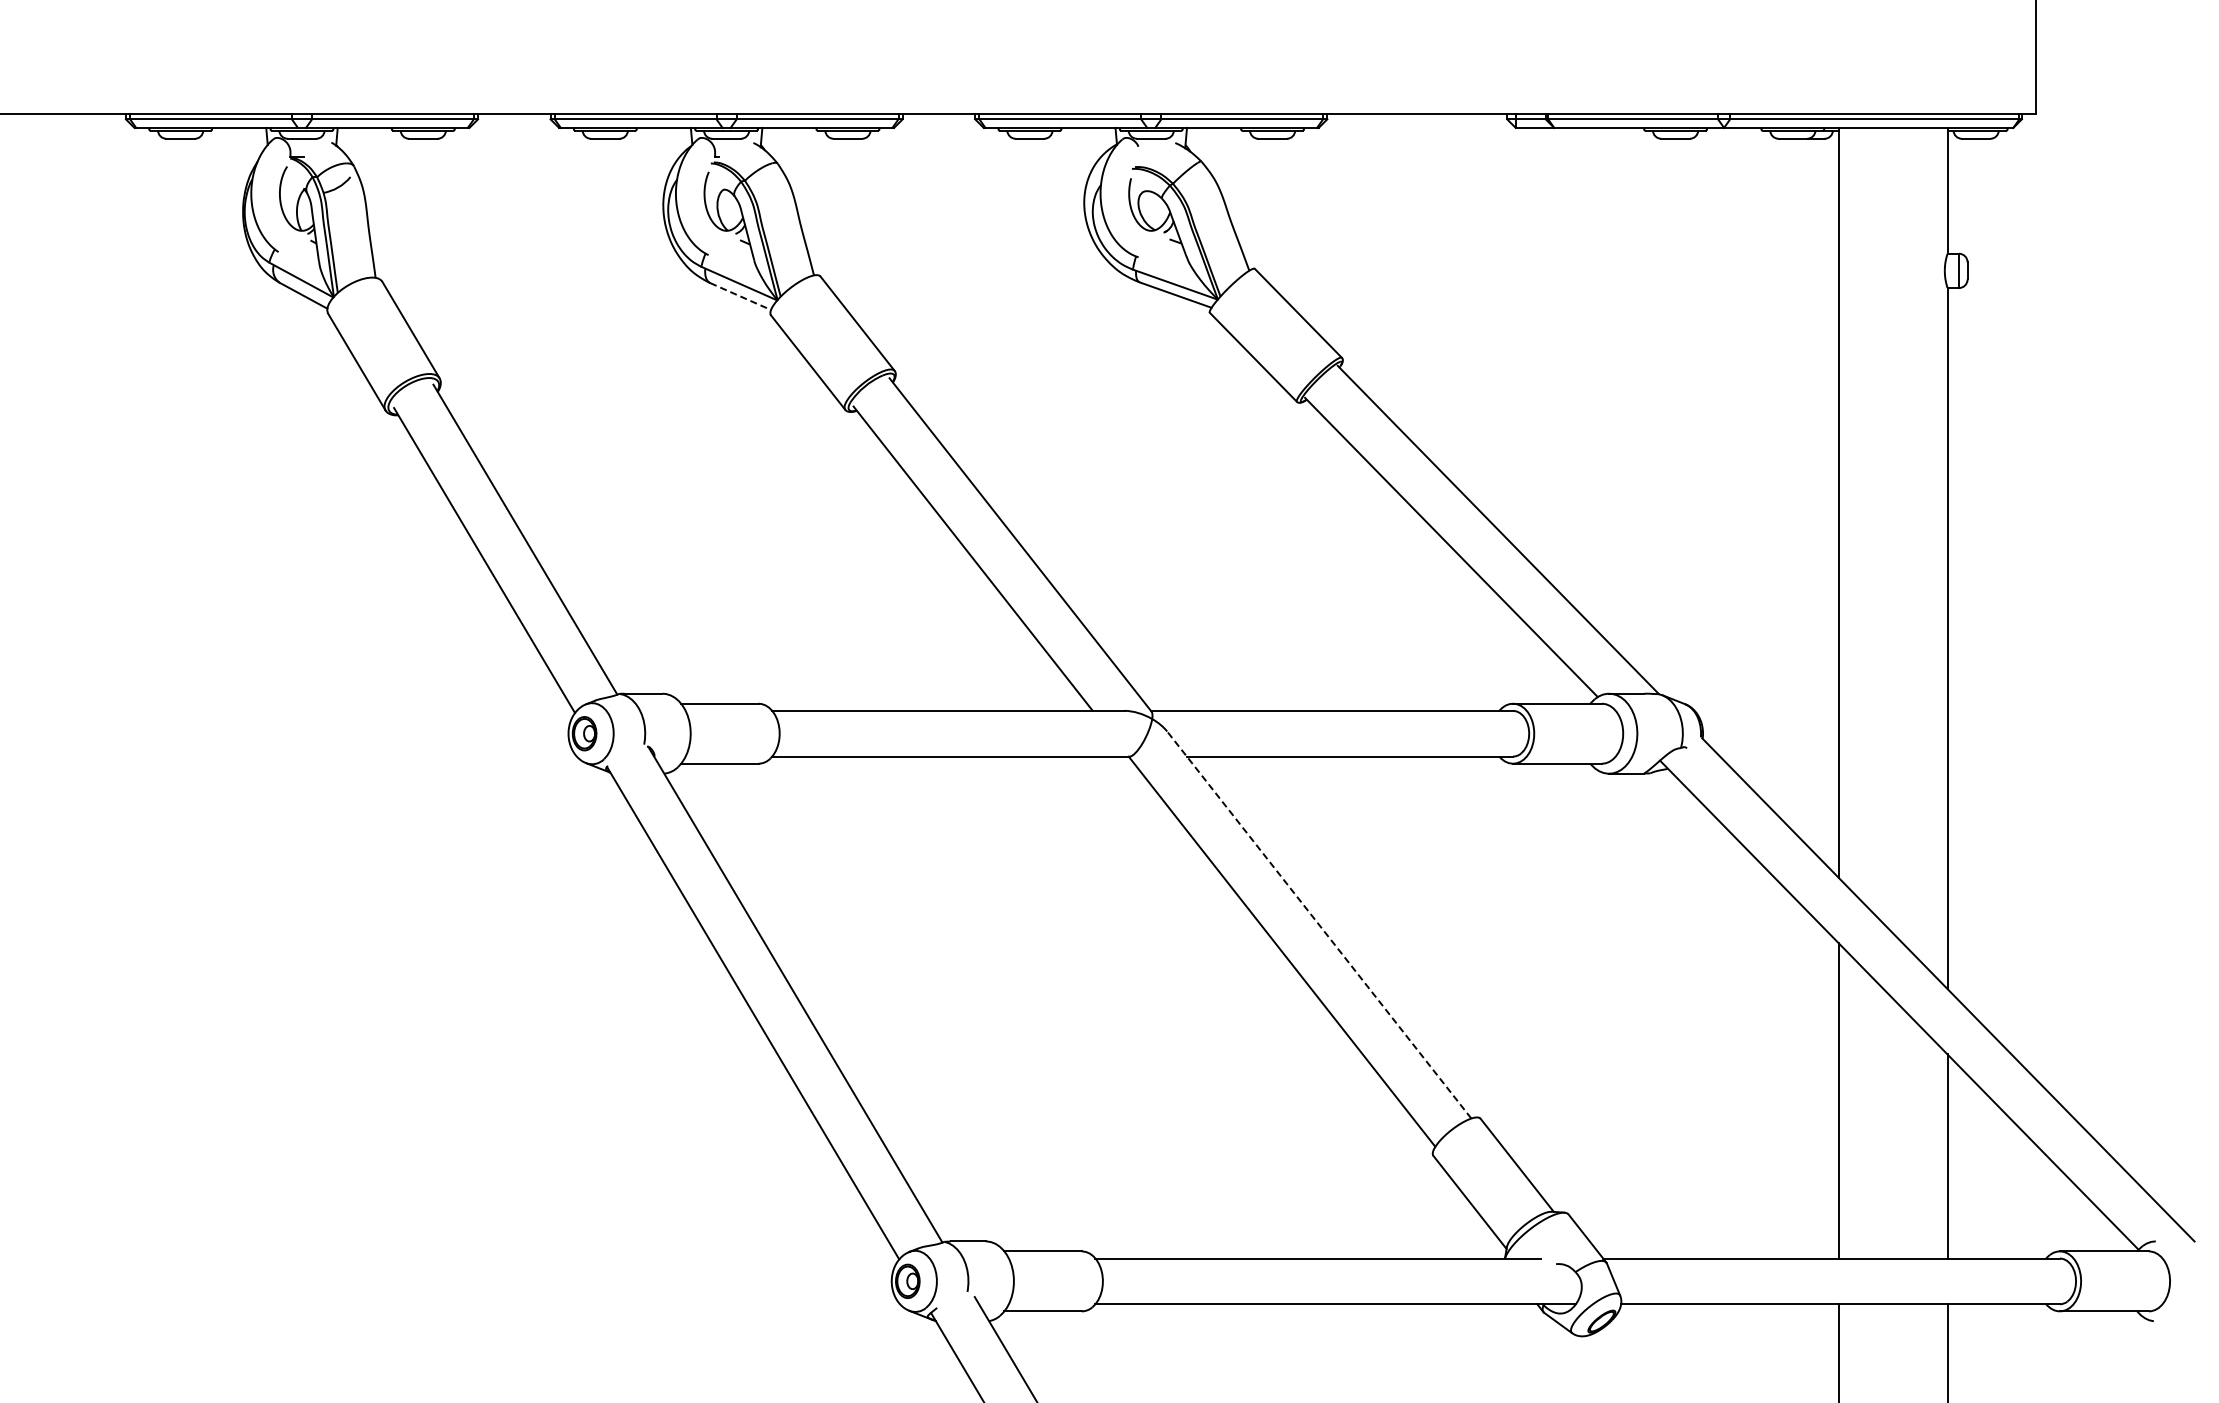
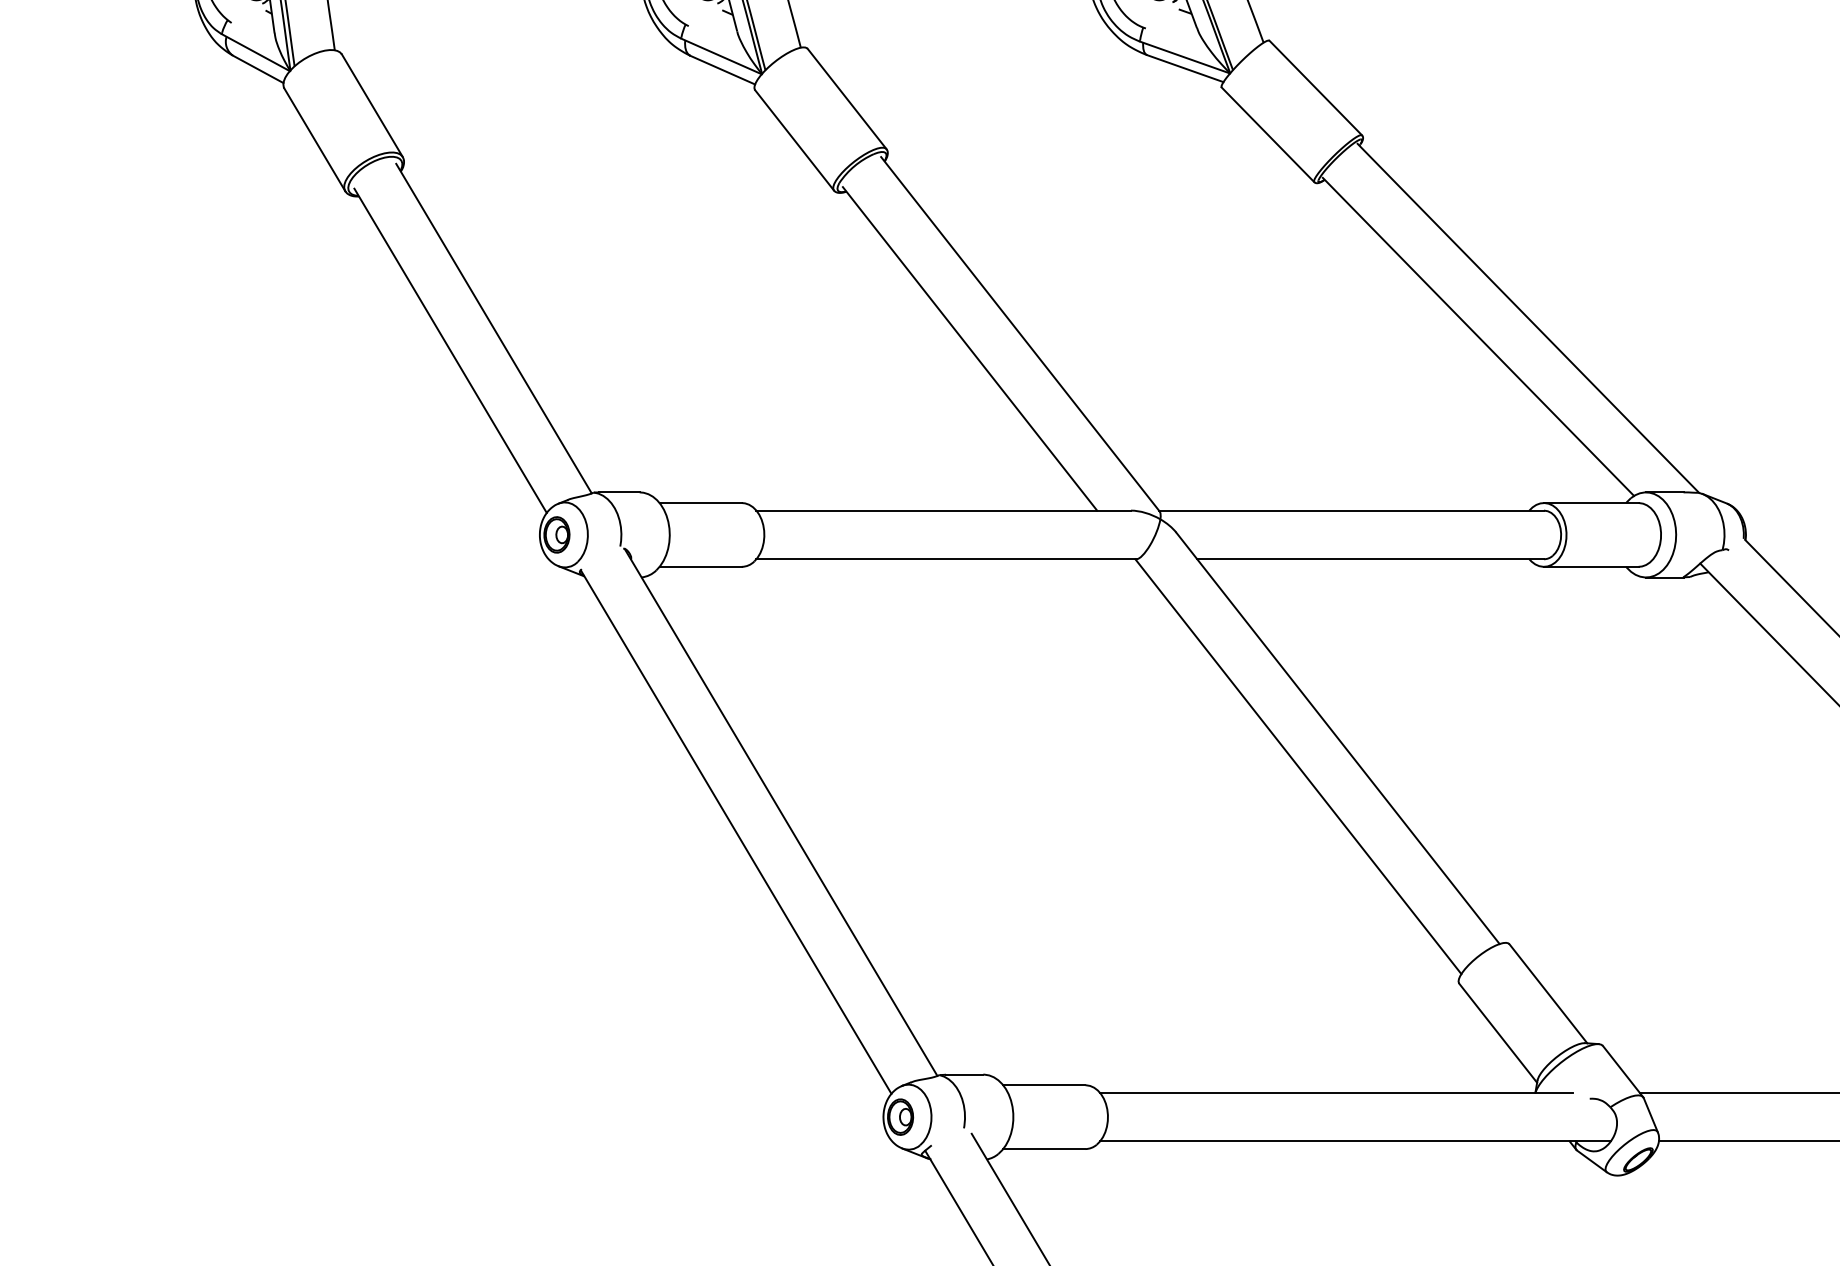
line: (741, 296) -> (723, 70), dashed -> solid
line: (1318, 924) -> (1337, 737), dashed -> solid

